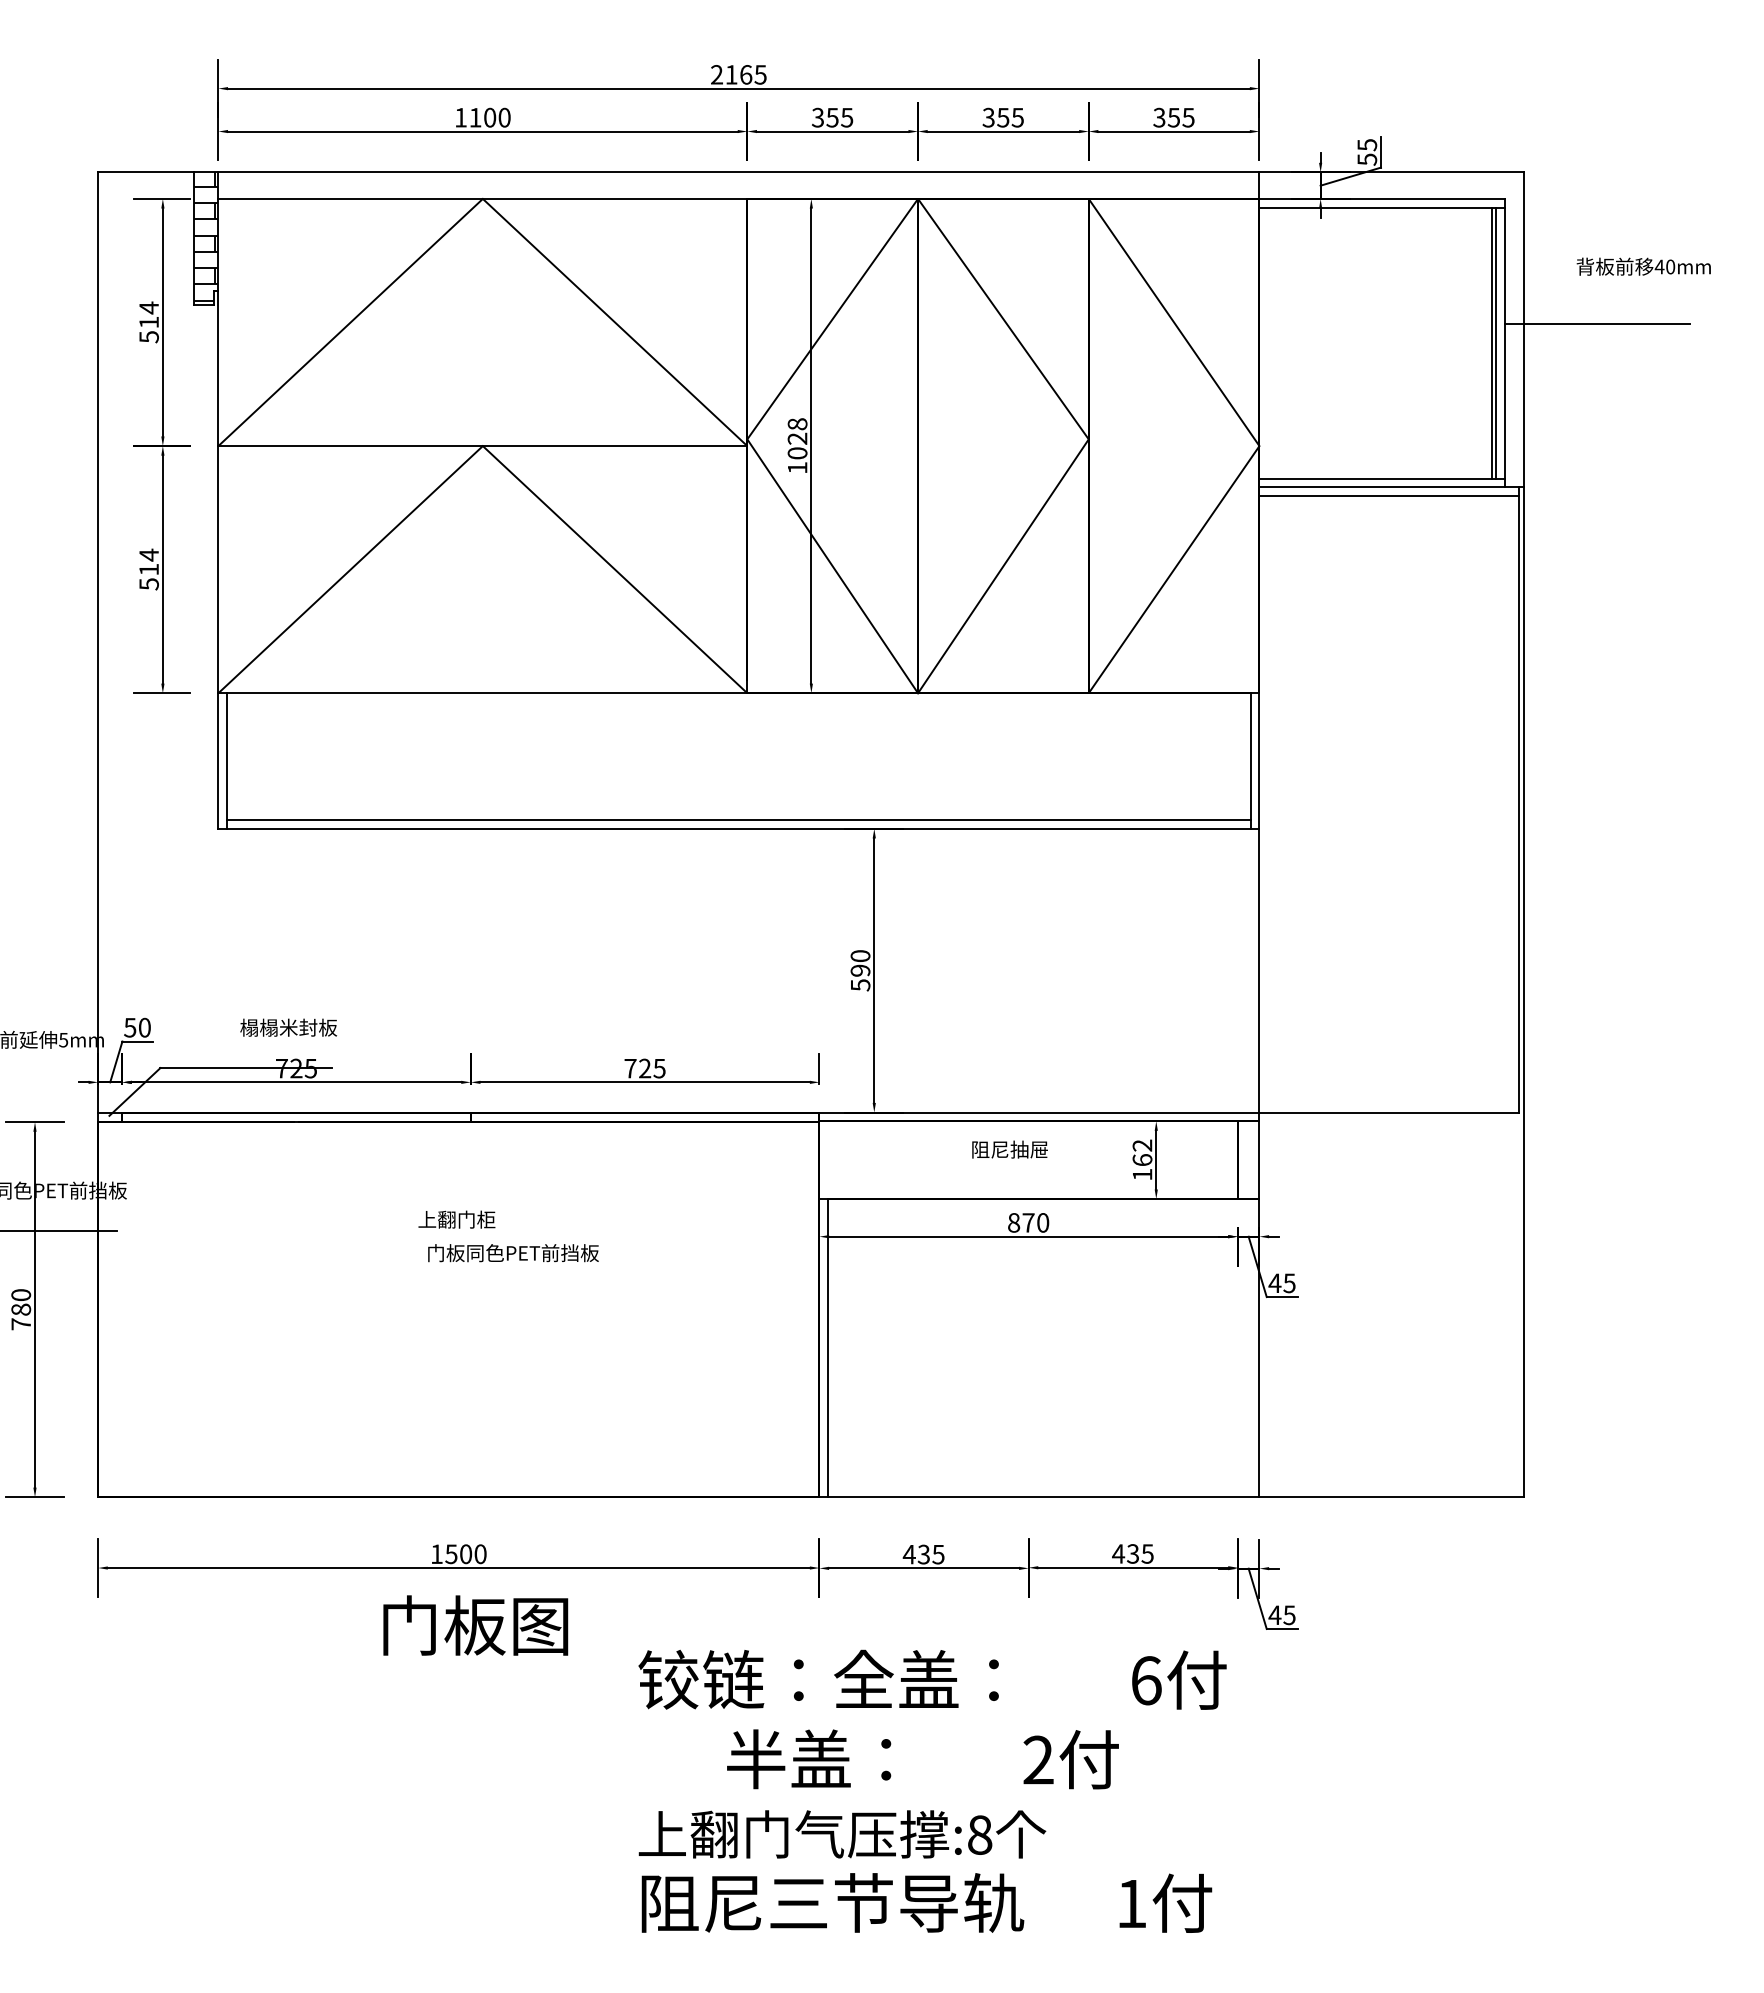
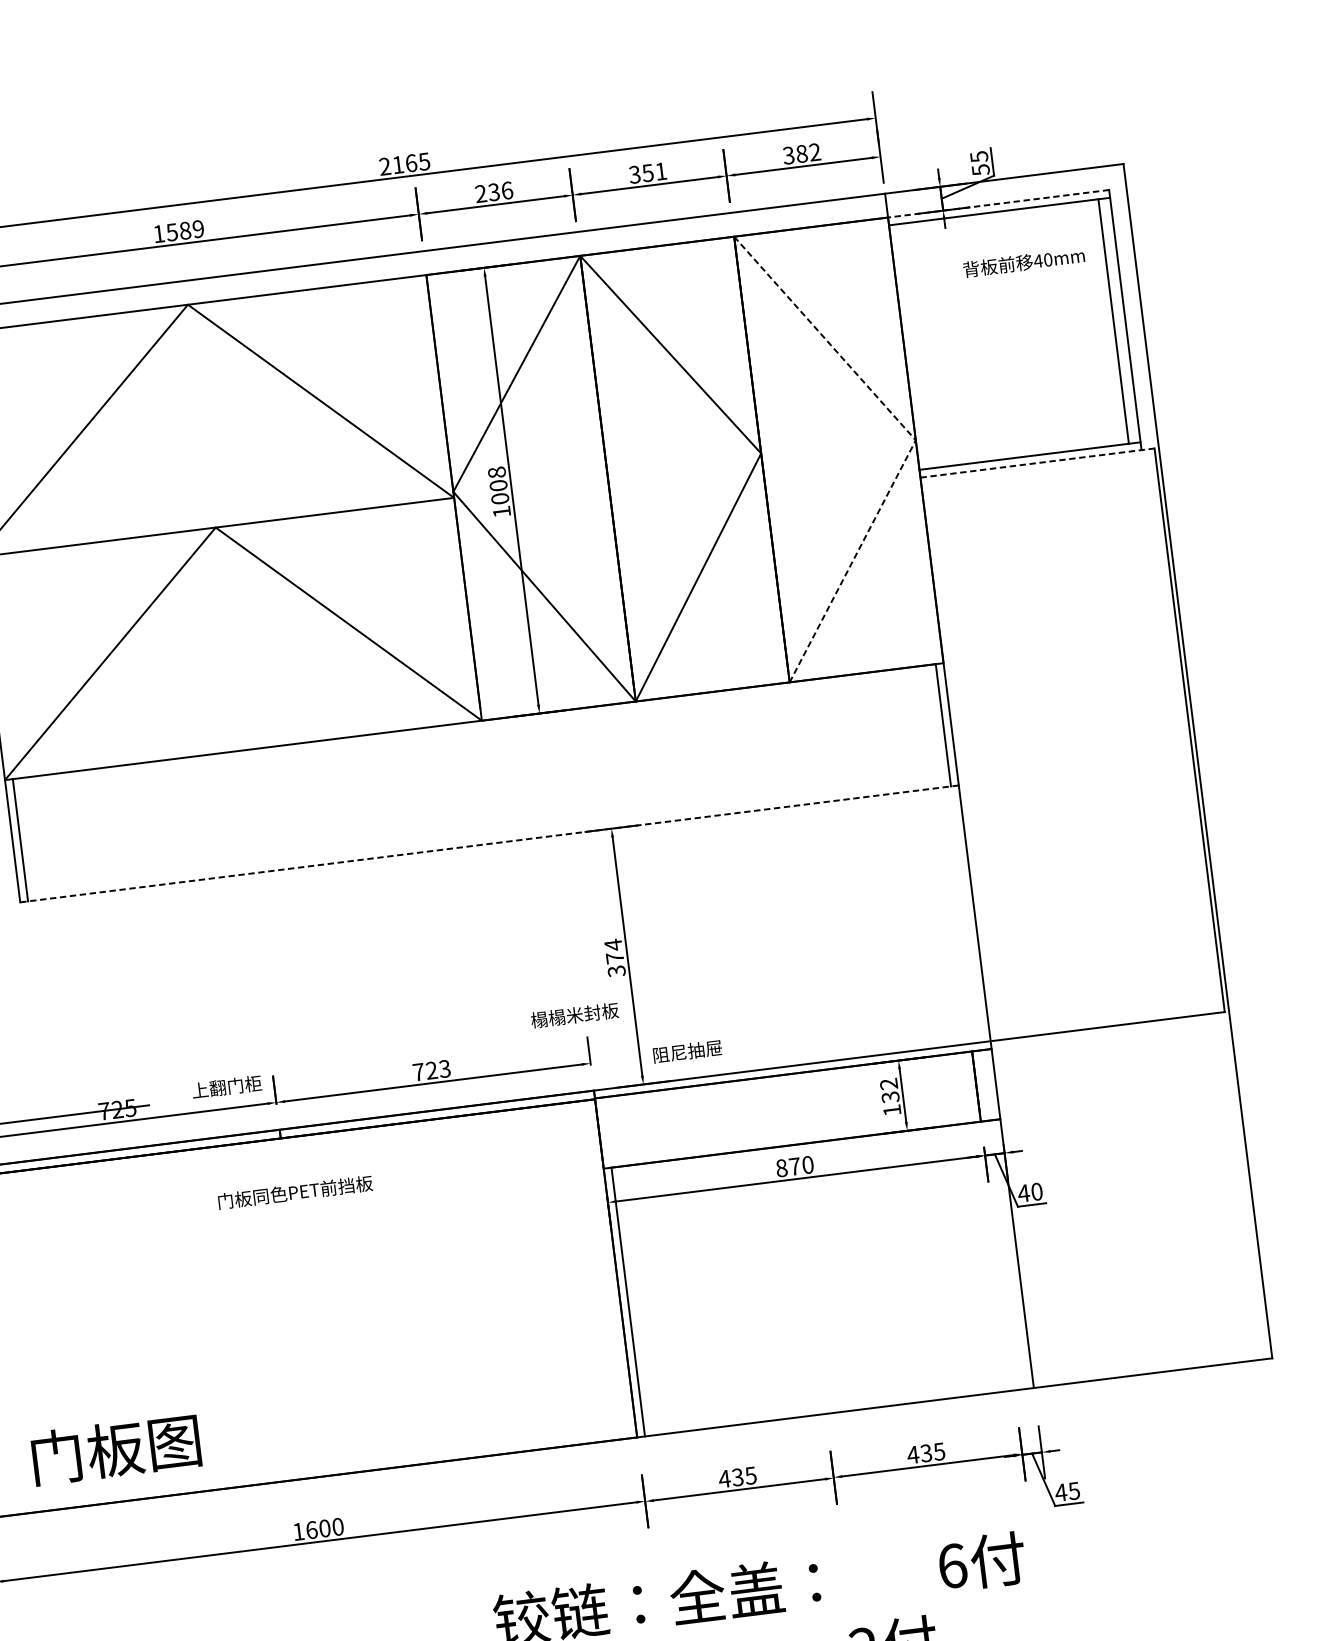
text: (489, 117) -> (184, 230), 1100 -> 1589
text: (832, 117) -> (494, 192), 355 -> 236
text: (1017, 117) -> (660, 171), 355 -> 351
text: (1180, 117) -> (807, 153), 355 -> 382
line: (1382, 198) -> (998, 203), solid -> dashed
text: (1643, 266) -> (1023, 262), moved
line: (1596, 324) -> (1206, 292), removed
line: (1496, 342) -> (1117, 320), removed
text: (797, 438) -> (498, 485), 1028 -> 1008
line: (1259, 446) -> (915, 440), solid -> dashed
line: (1392, 487) -> (1040, 462), solid -> dashed
line: (1389, 496) -> (1038, 471), removed
line: (738, 820) -> (488, 836), removed
line: (738, 828) -> (489, 843), solid -> dashed
text: (860, 969) -> (614, 957), 590 -> 374
text: (288, 1027) -> (574, 1015), moved
text: (659, 1067) -> (444, 1067), 725 -> 723
text: (1009, 1149) -> (687, 1051), moved
text: (1142, 1160) -> (890, 1097), 162 -> 132
text: (456, 1219) -> (226, 1086), moved
text: (513, 1253) -> (295, 1192), moved
text: (1289, 1283) -> (1036, 1191), 45 -> 40
text: (451, 1554) -> (311, 1530), 1500 -> 1600
text: (475, 1625) -> (115, 1449), moved

